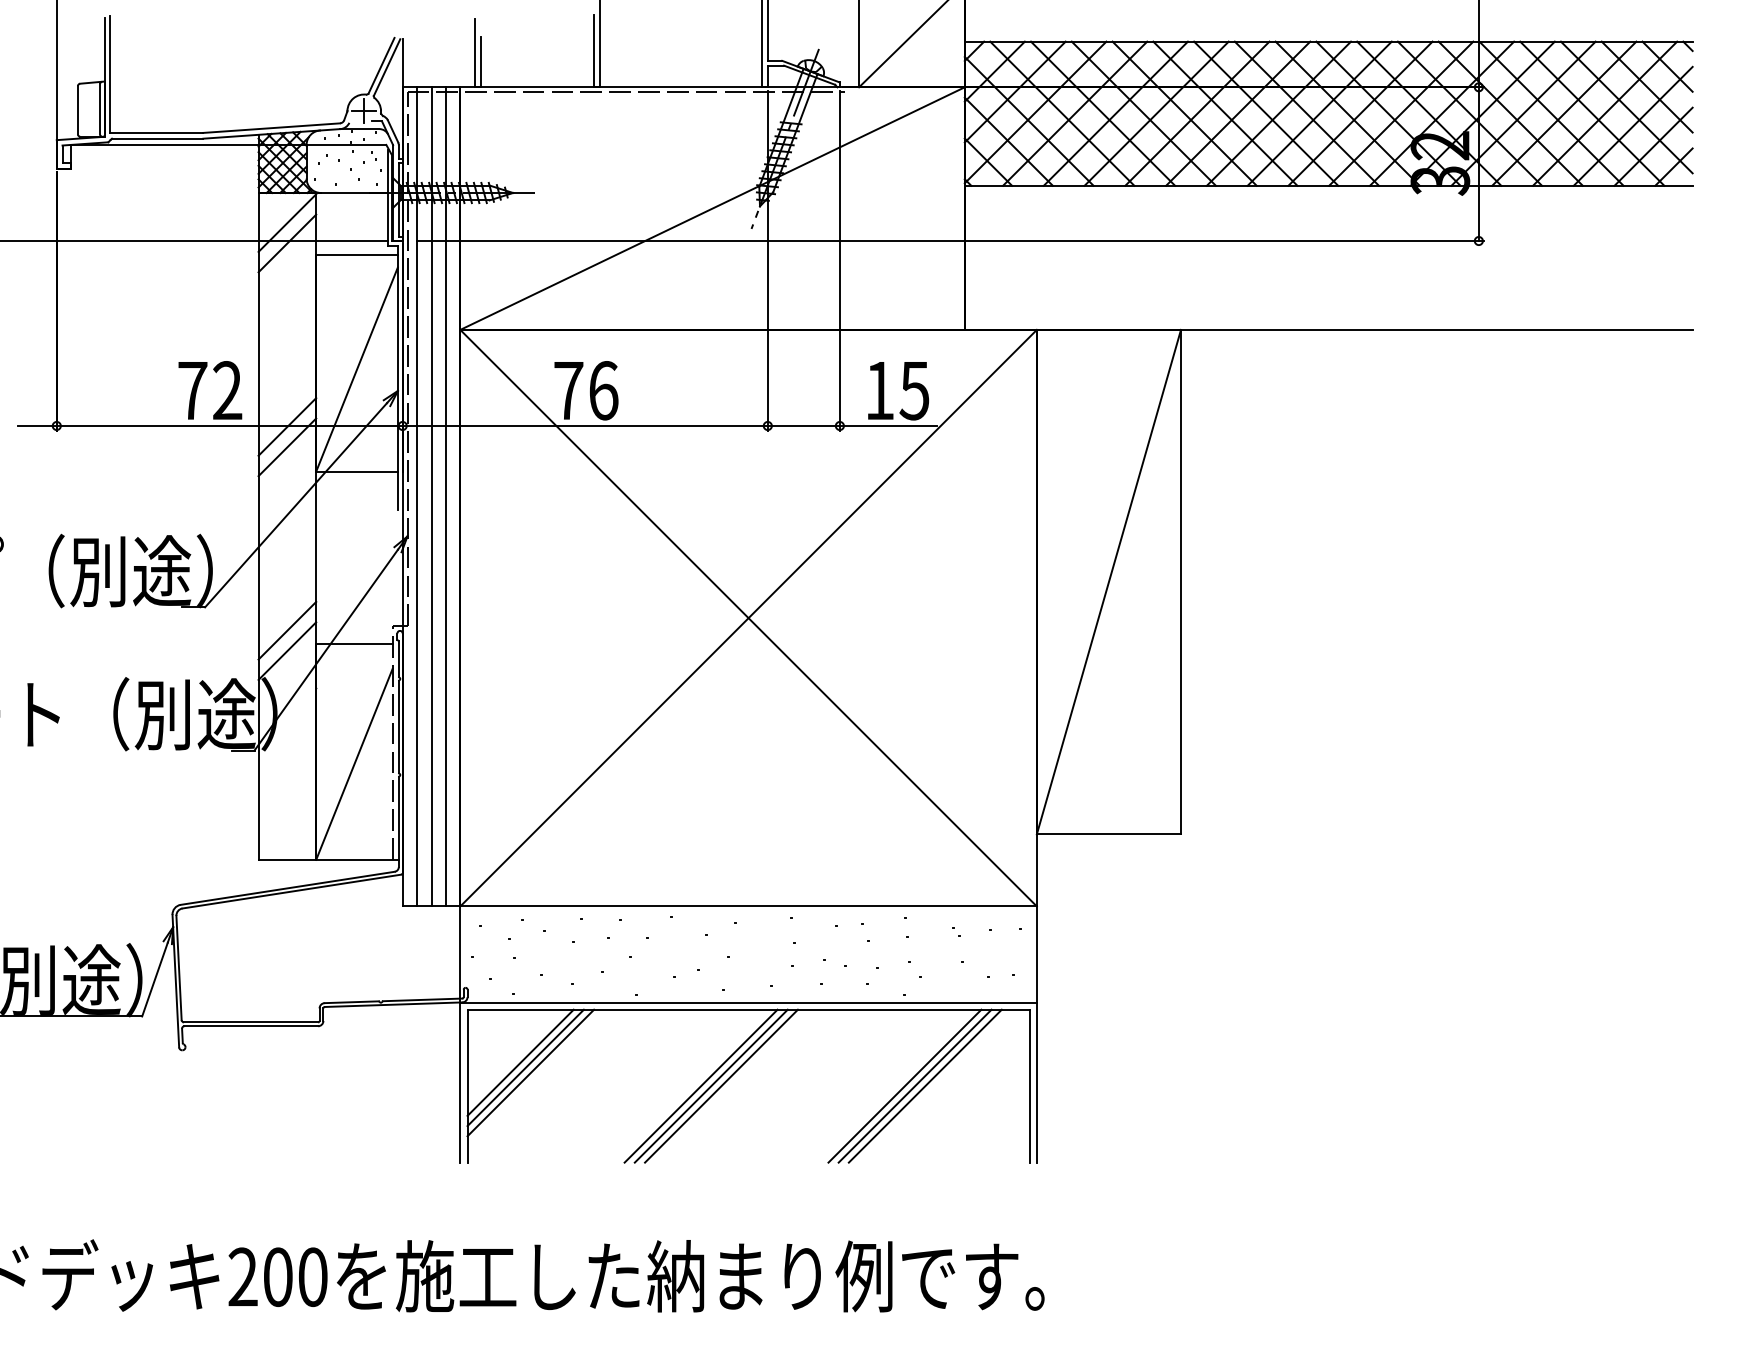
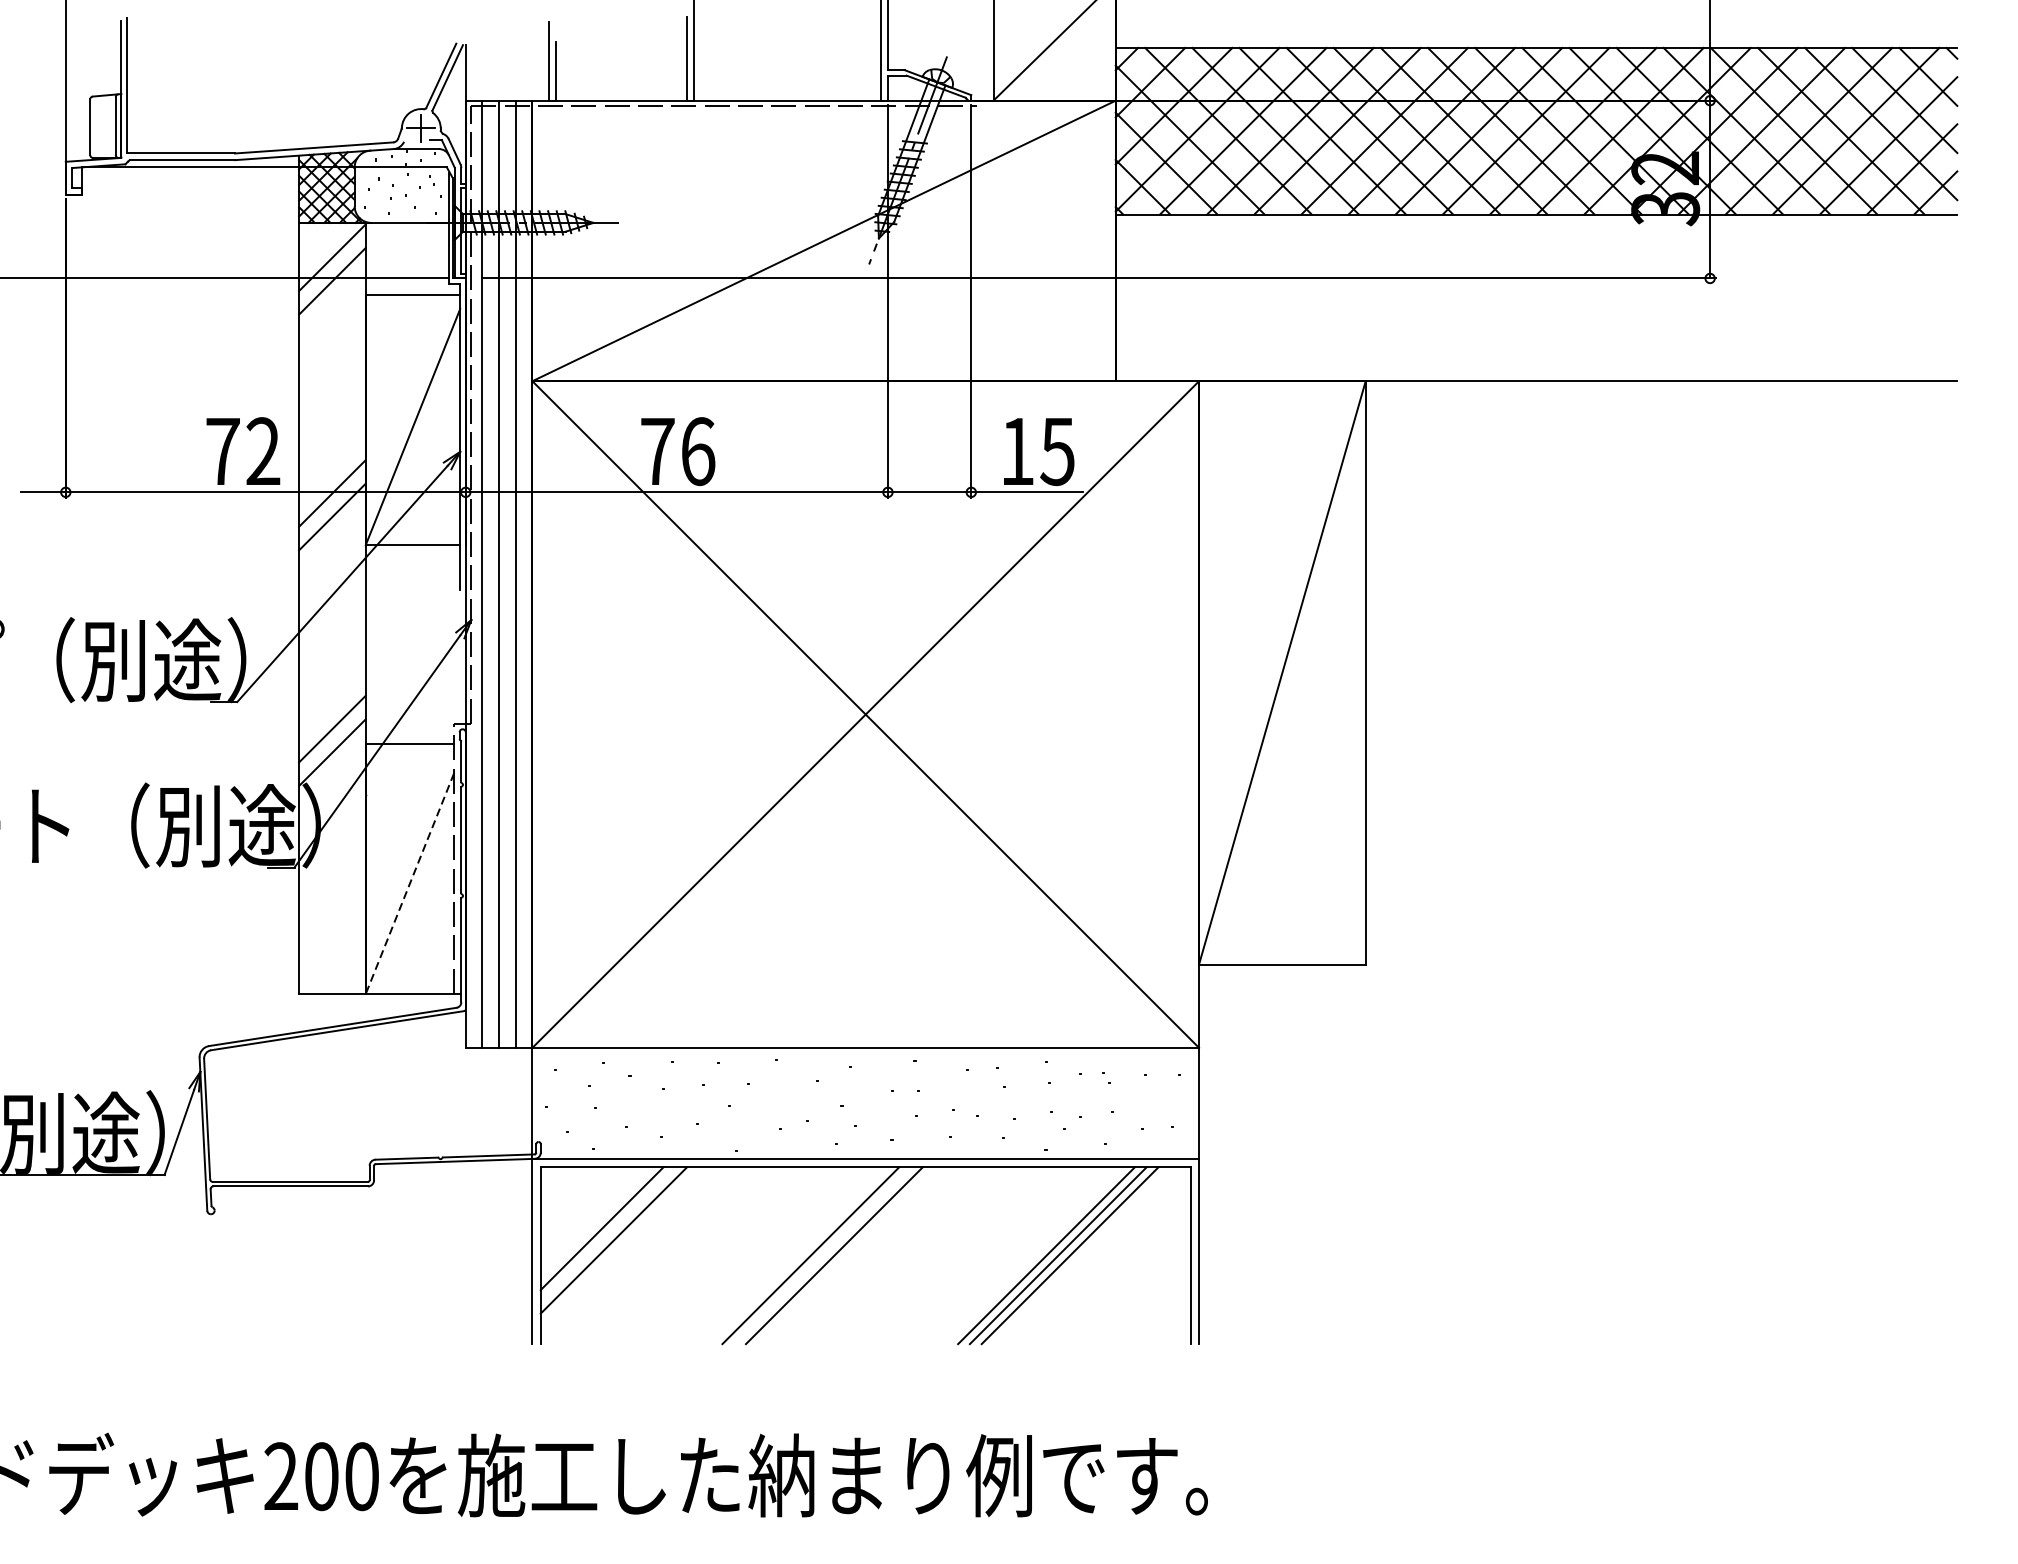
line: (354, 764) -> (410, 883), solid -> dashed
line: (525, 1067) -> (607, 1234), removed
line: (710, 1085) -> (821, 1254), removed

